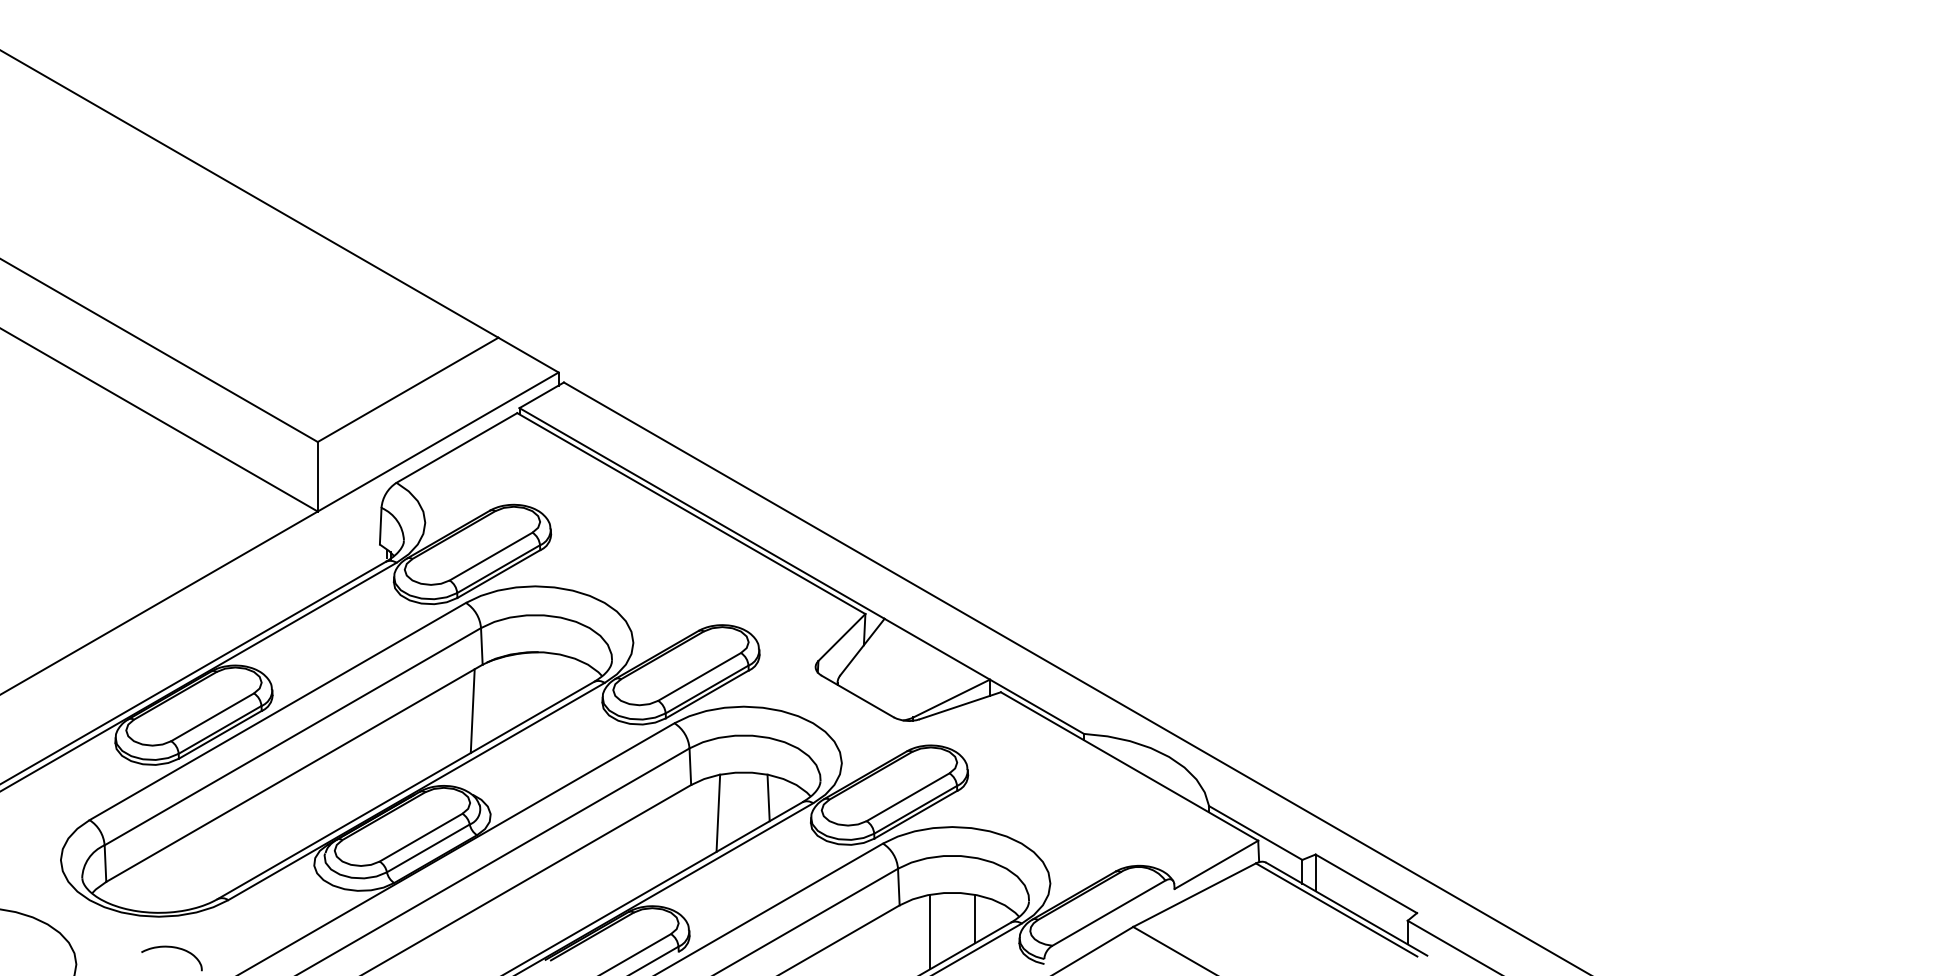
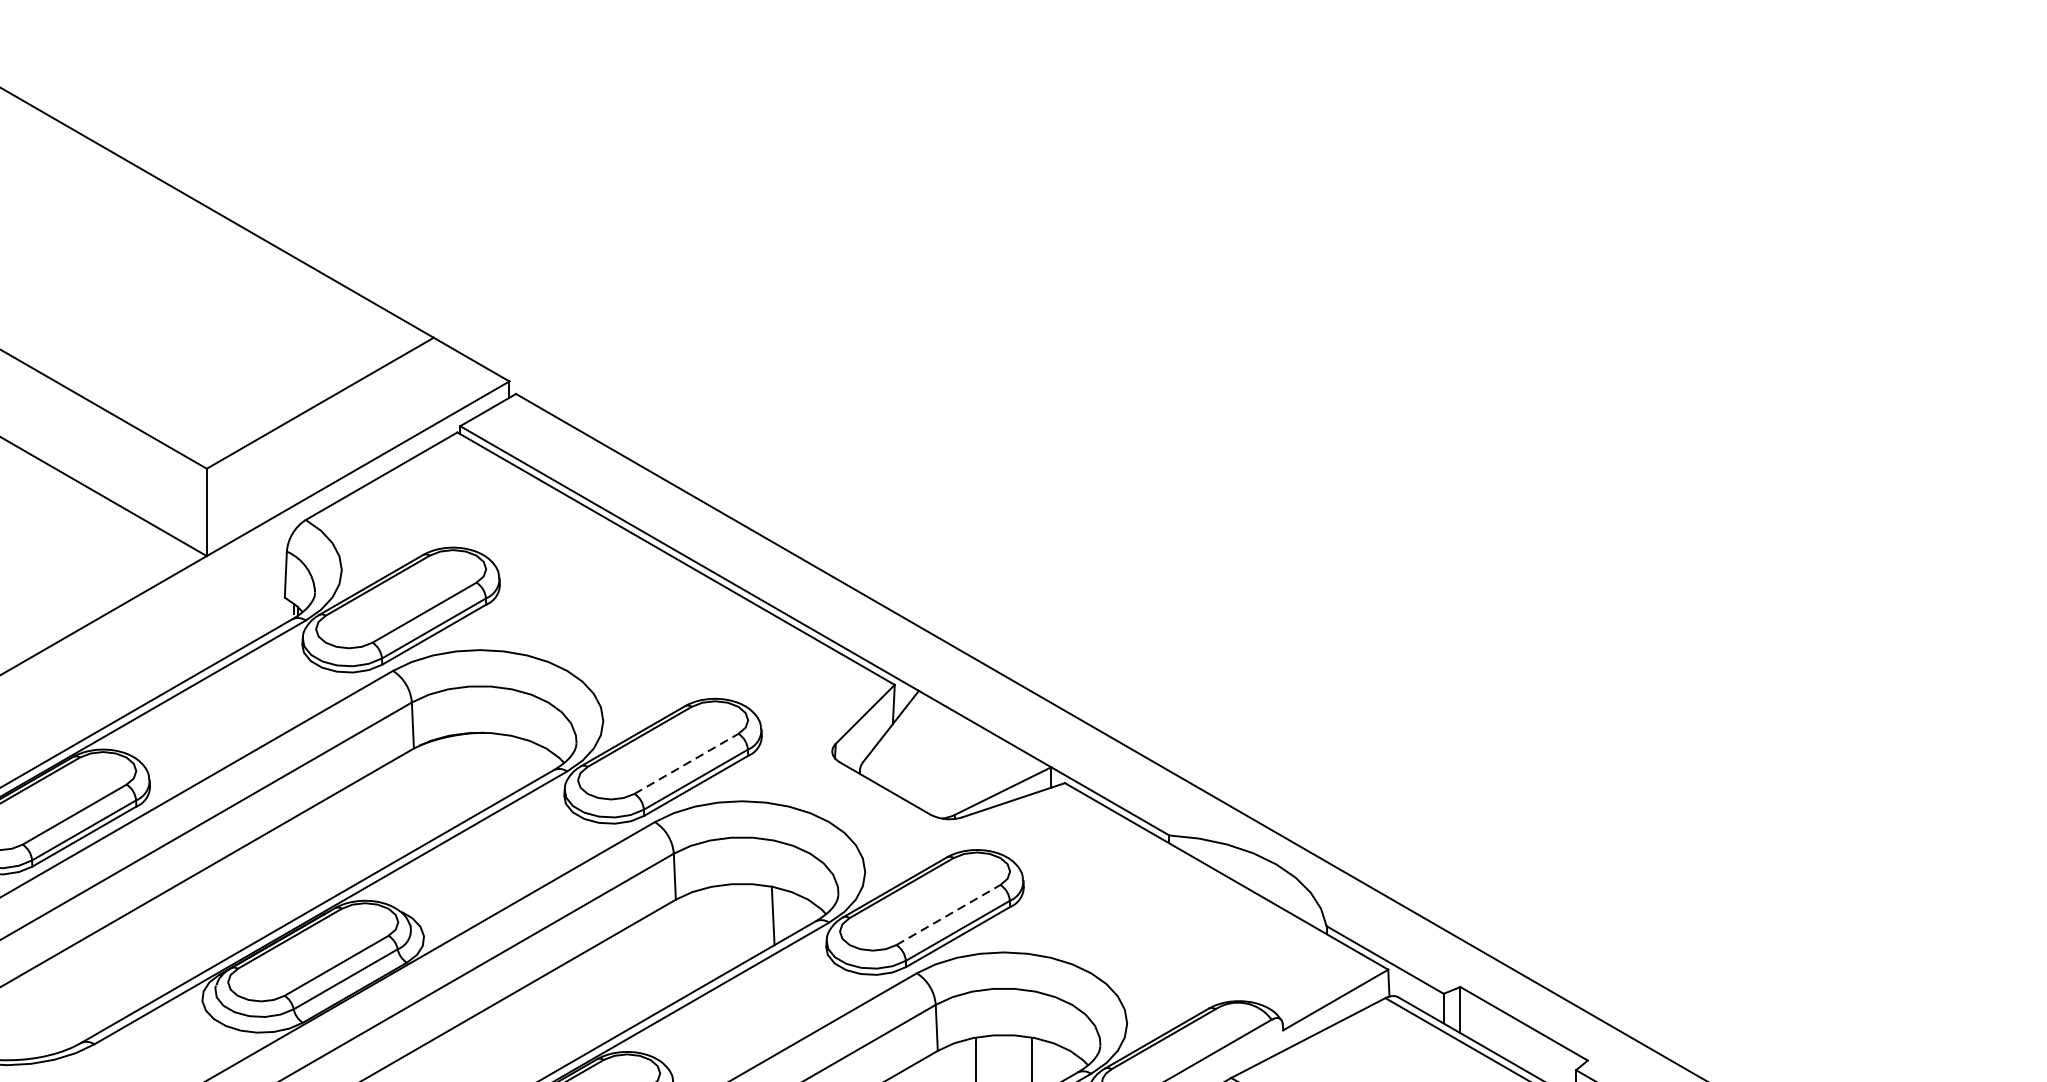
line: (699, 676) -> (686, 763), solid -> dashed
line: (472, 711) -> (401, 807), removed
line: (908, 797) -> (948, 915), solid -> dashed
line: (718, 812) -> (710, 934), removed

